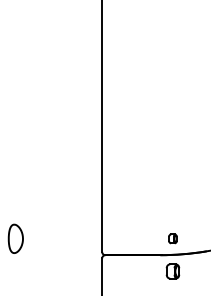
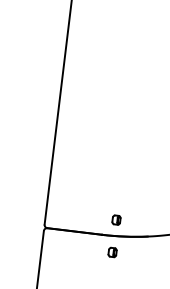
part: (172, 271) -> (112, 252), size x0.62

